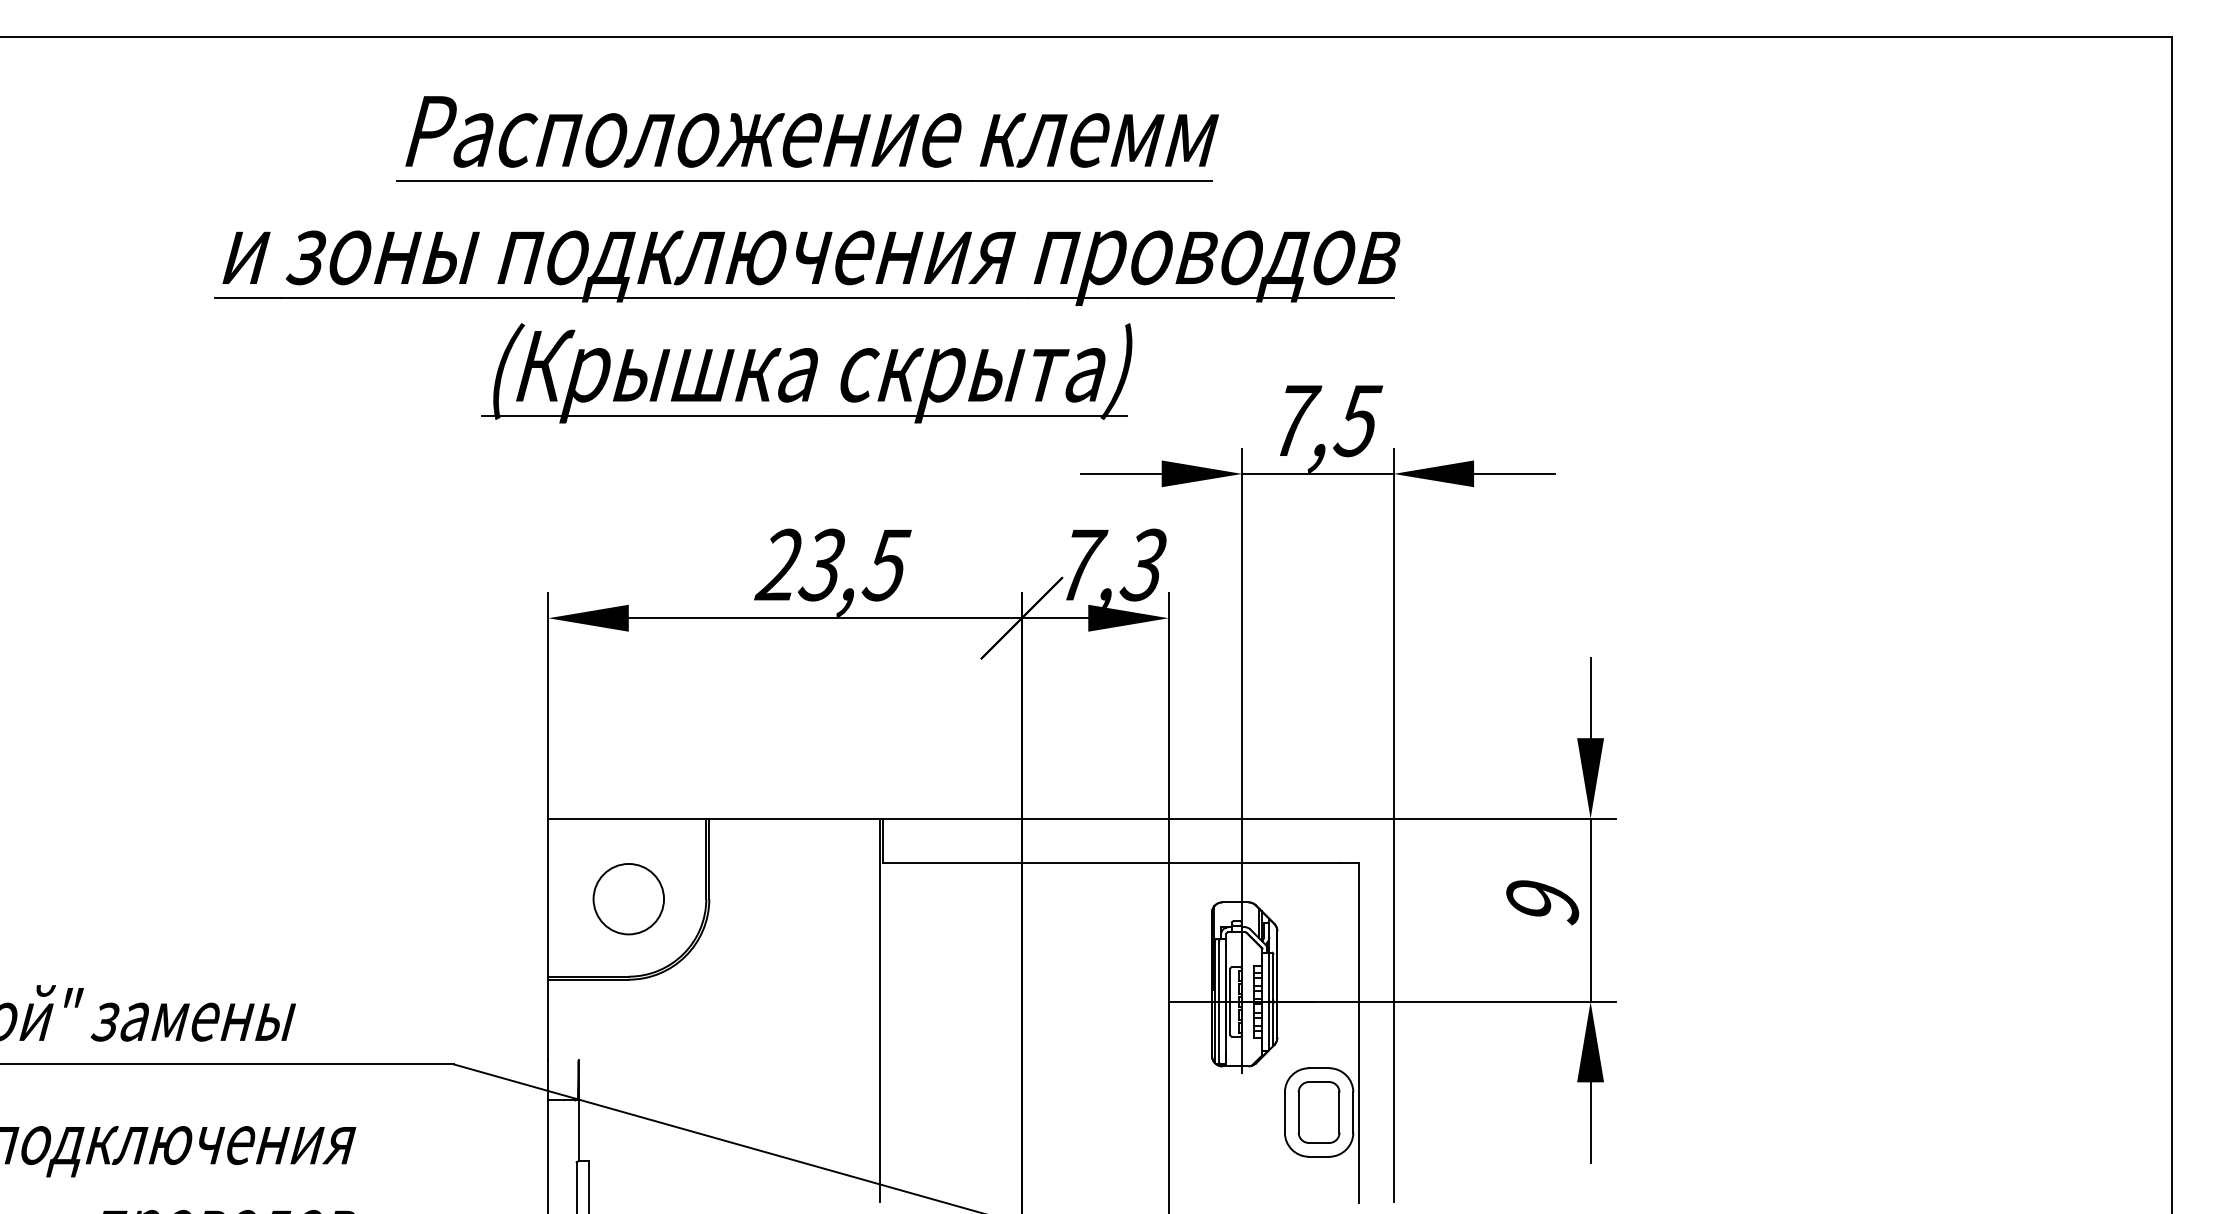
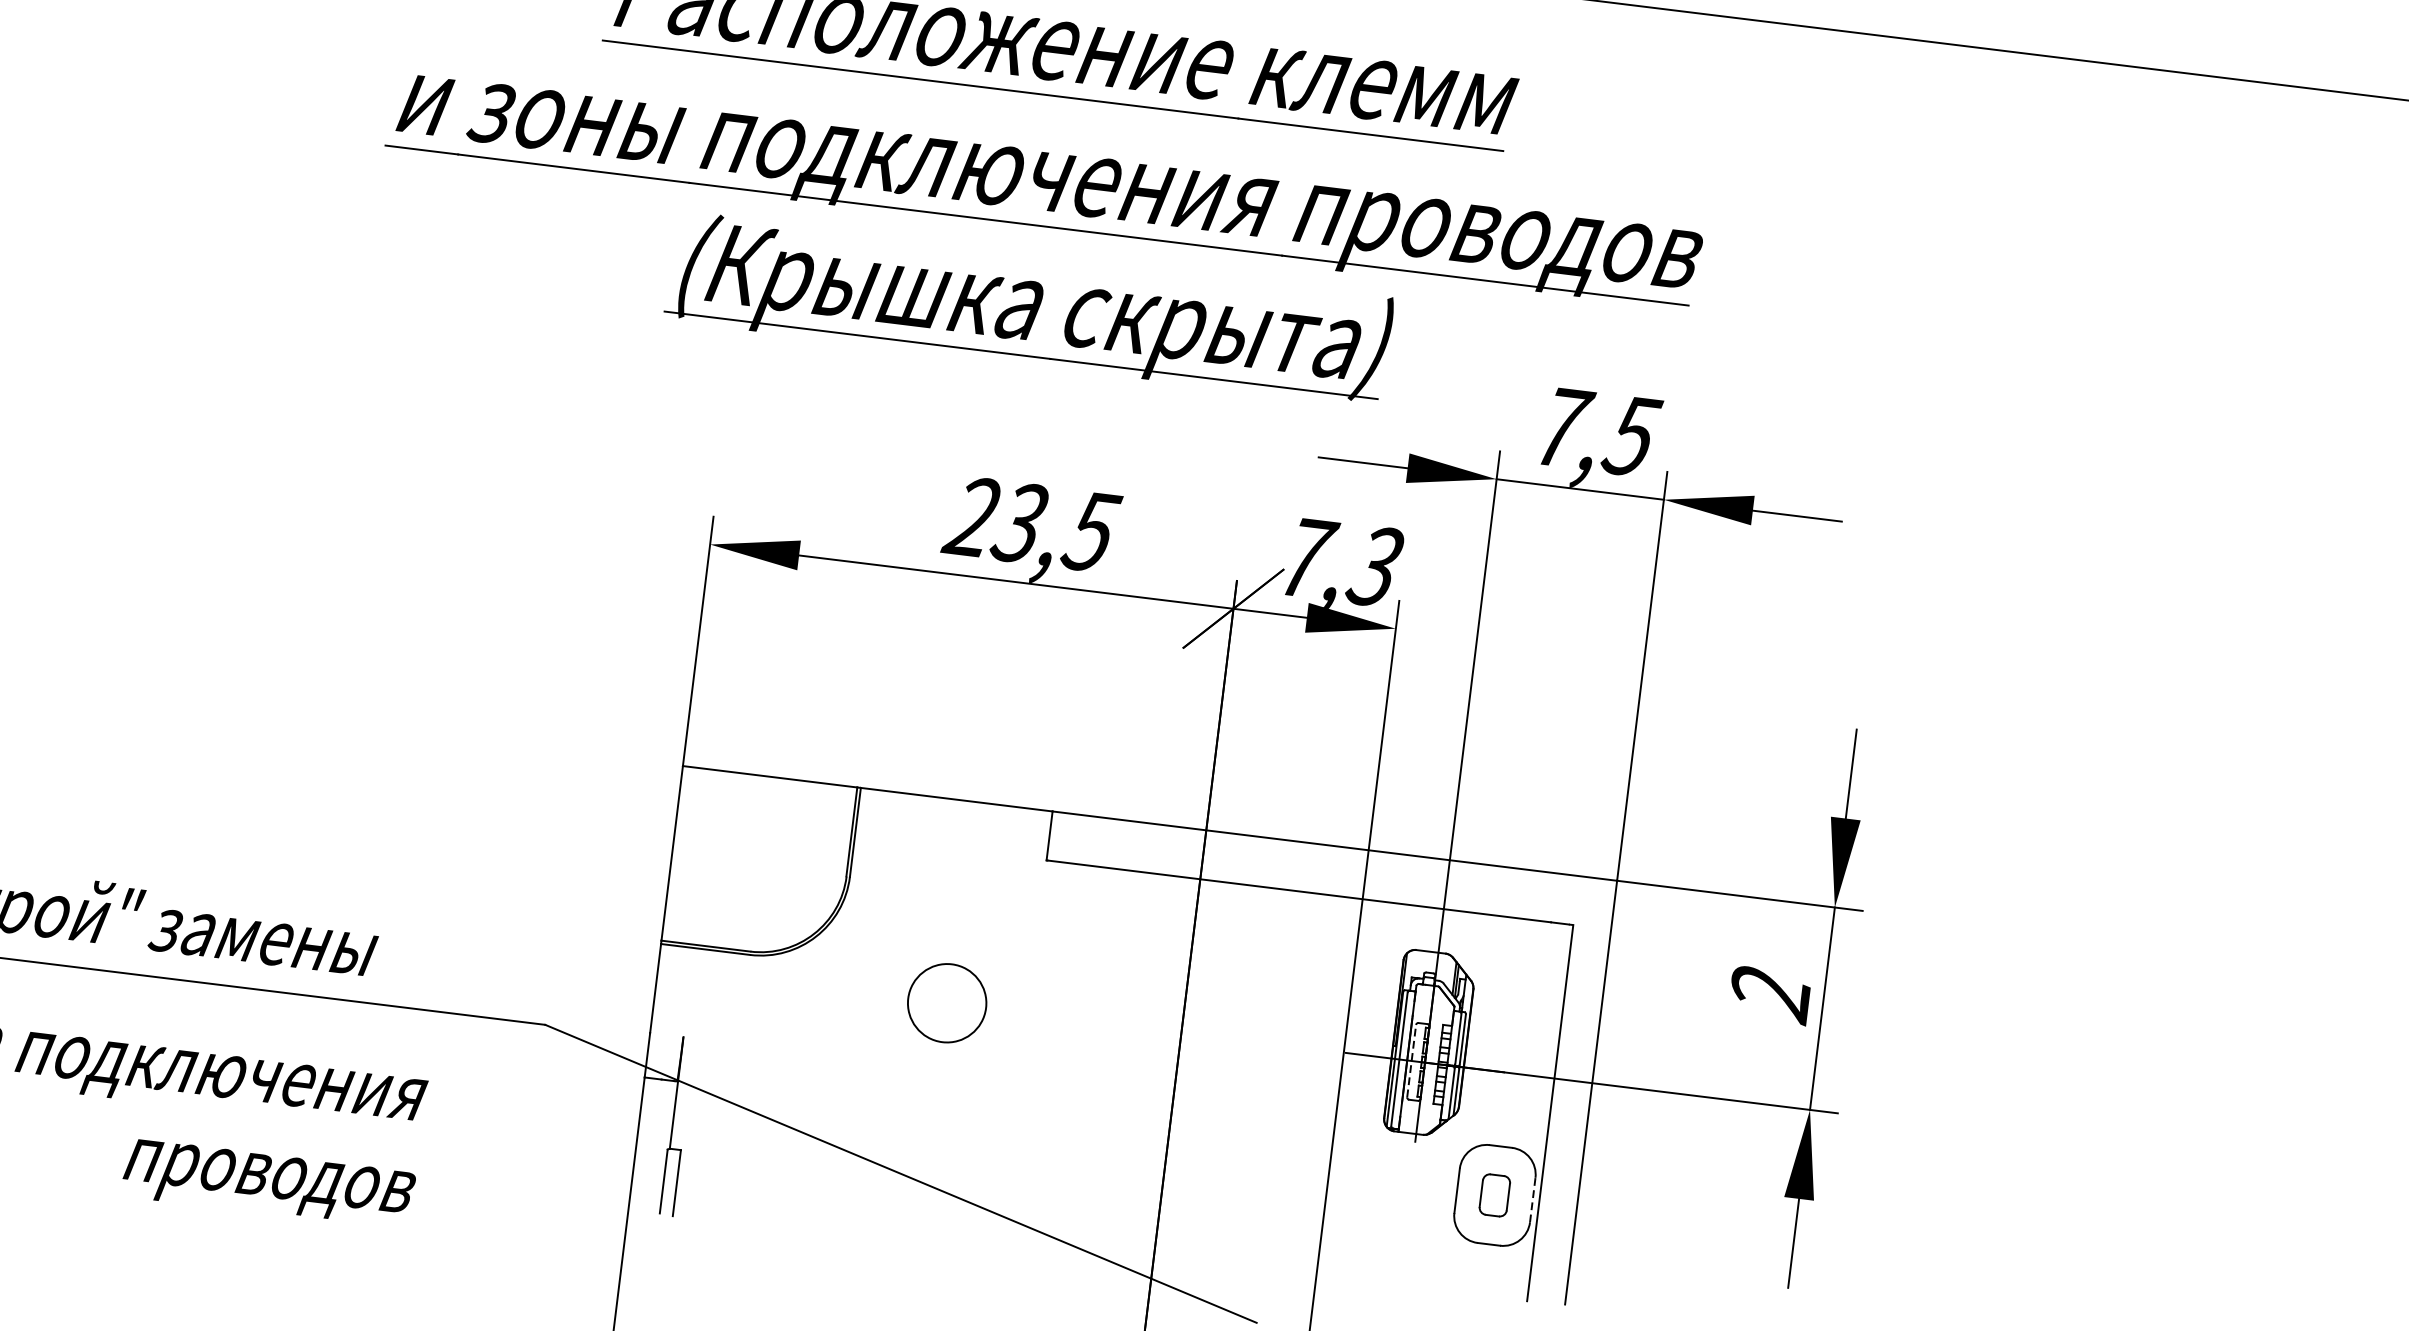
circle: (628, 899) -> (946, 1003), moved
text: (1542, 903) -> (1770, 994), 9 -> 2
line: (1230, 1001) -> (1412, 1060), solid -> dashed
line: (880, 1010) -> (1024, 1023), removed
part: (1318, 1112) -> (1494, 1195), size x0.6
line: (1353, 1112) -> (1532, 1200), solid -> dashed

